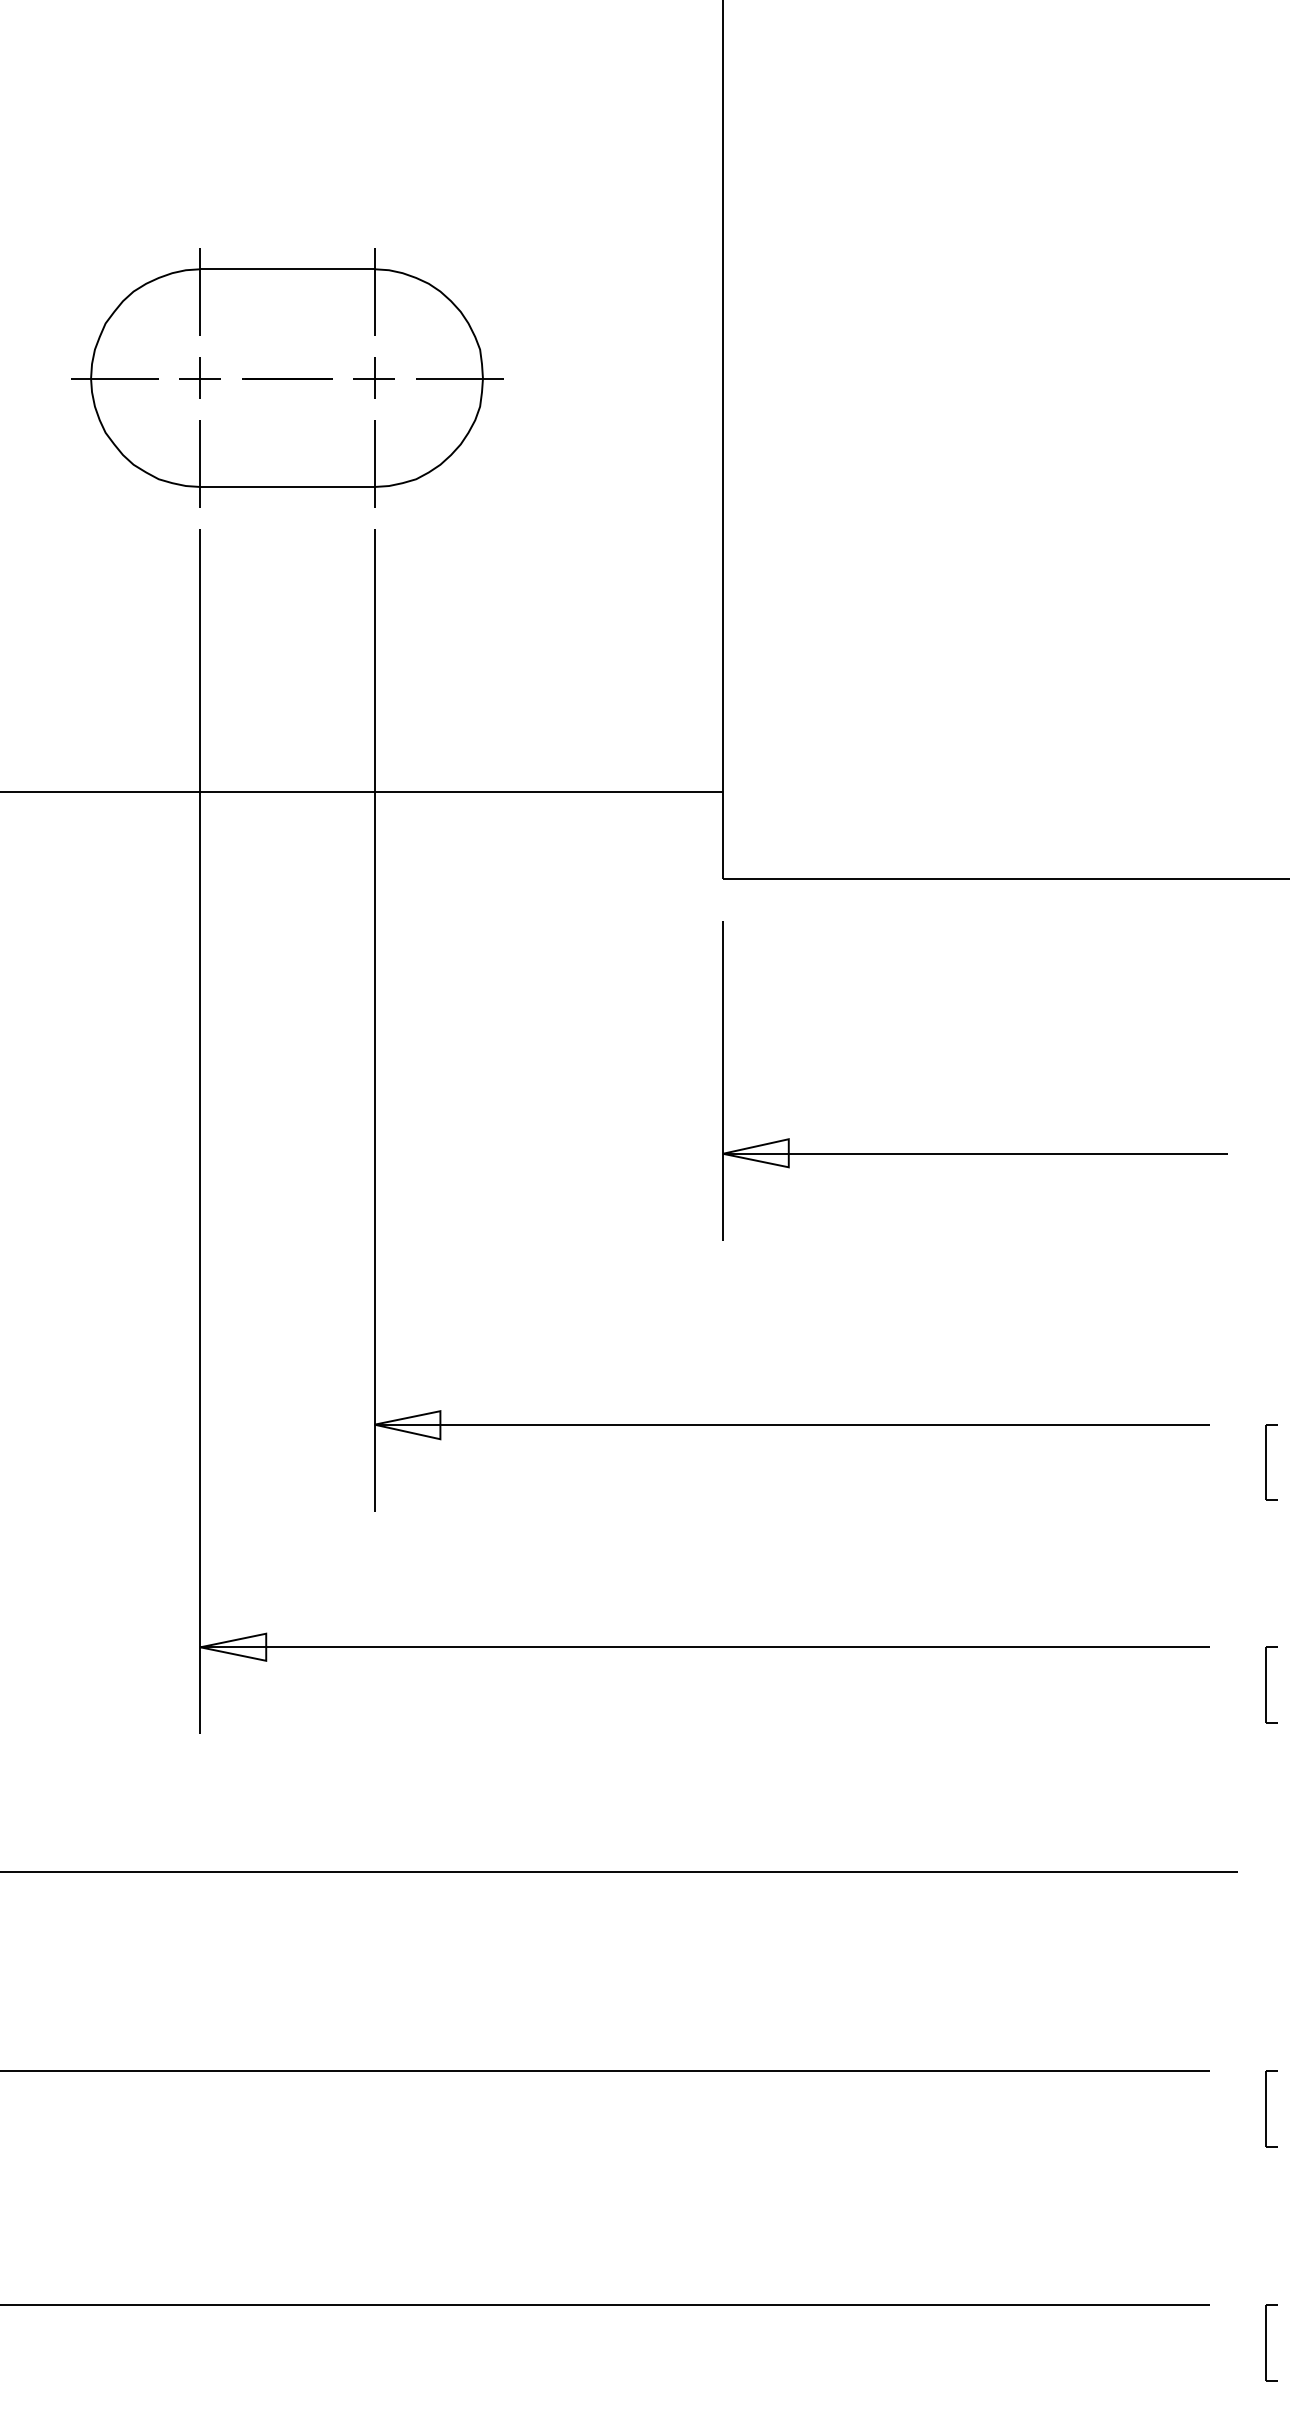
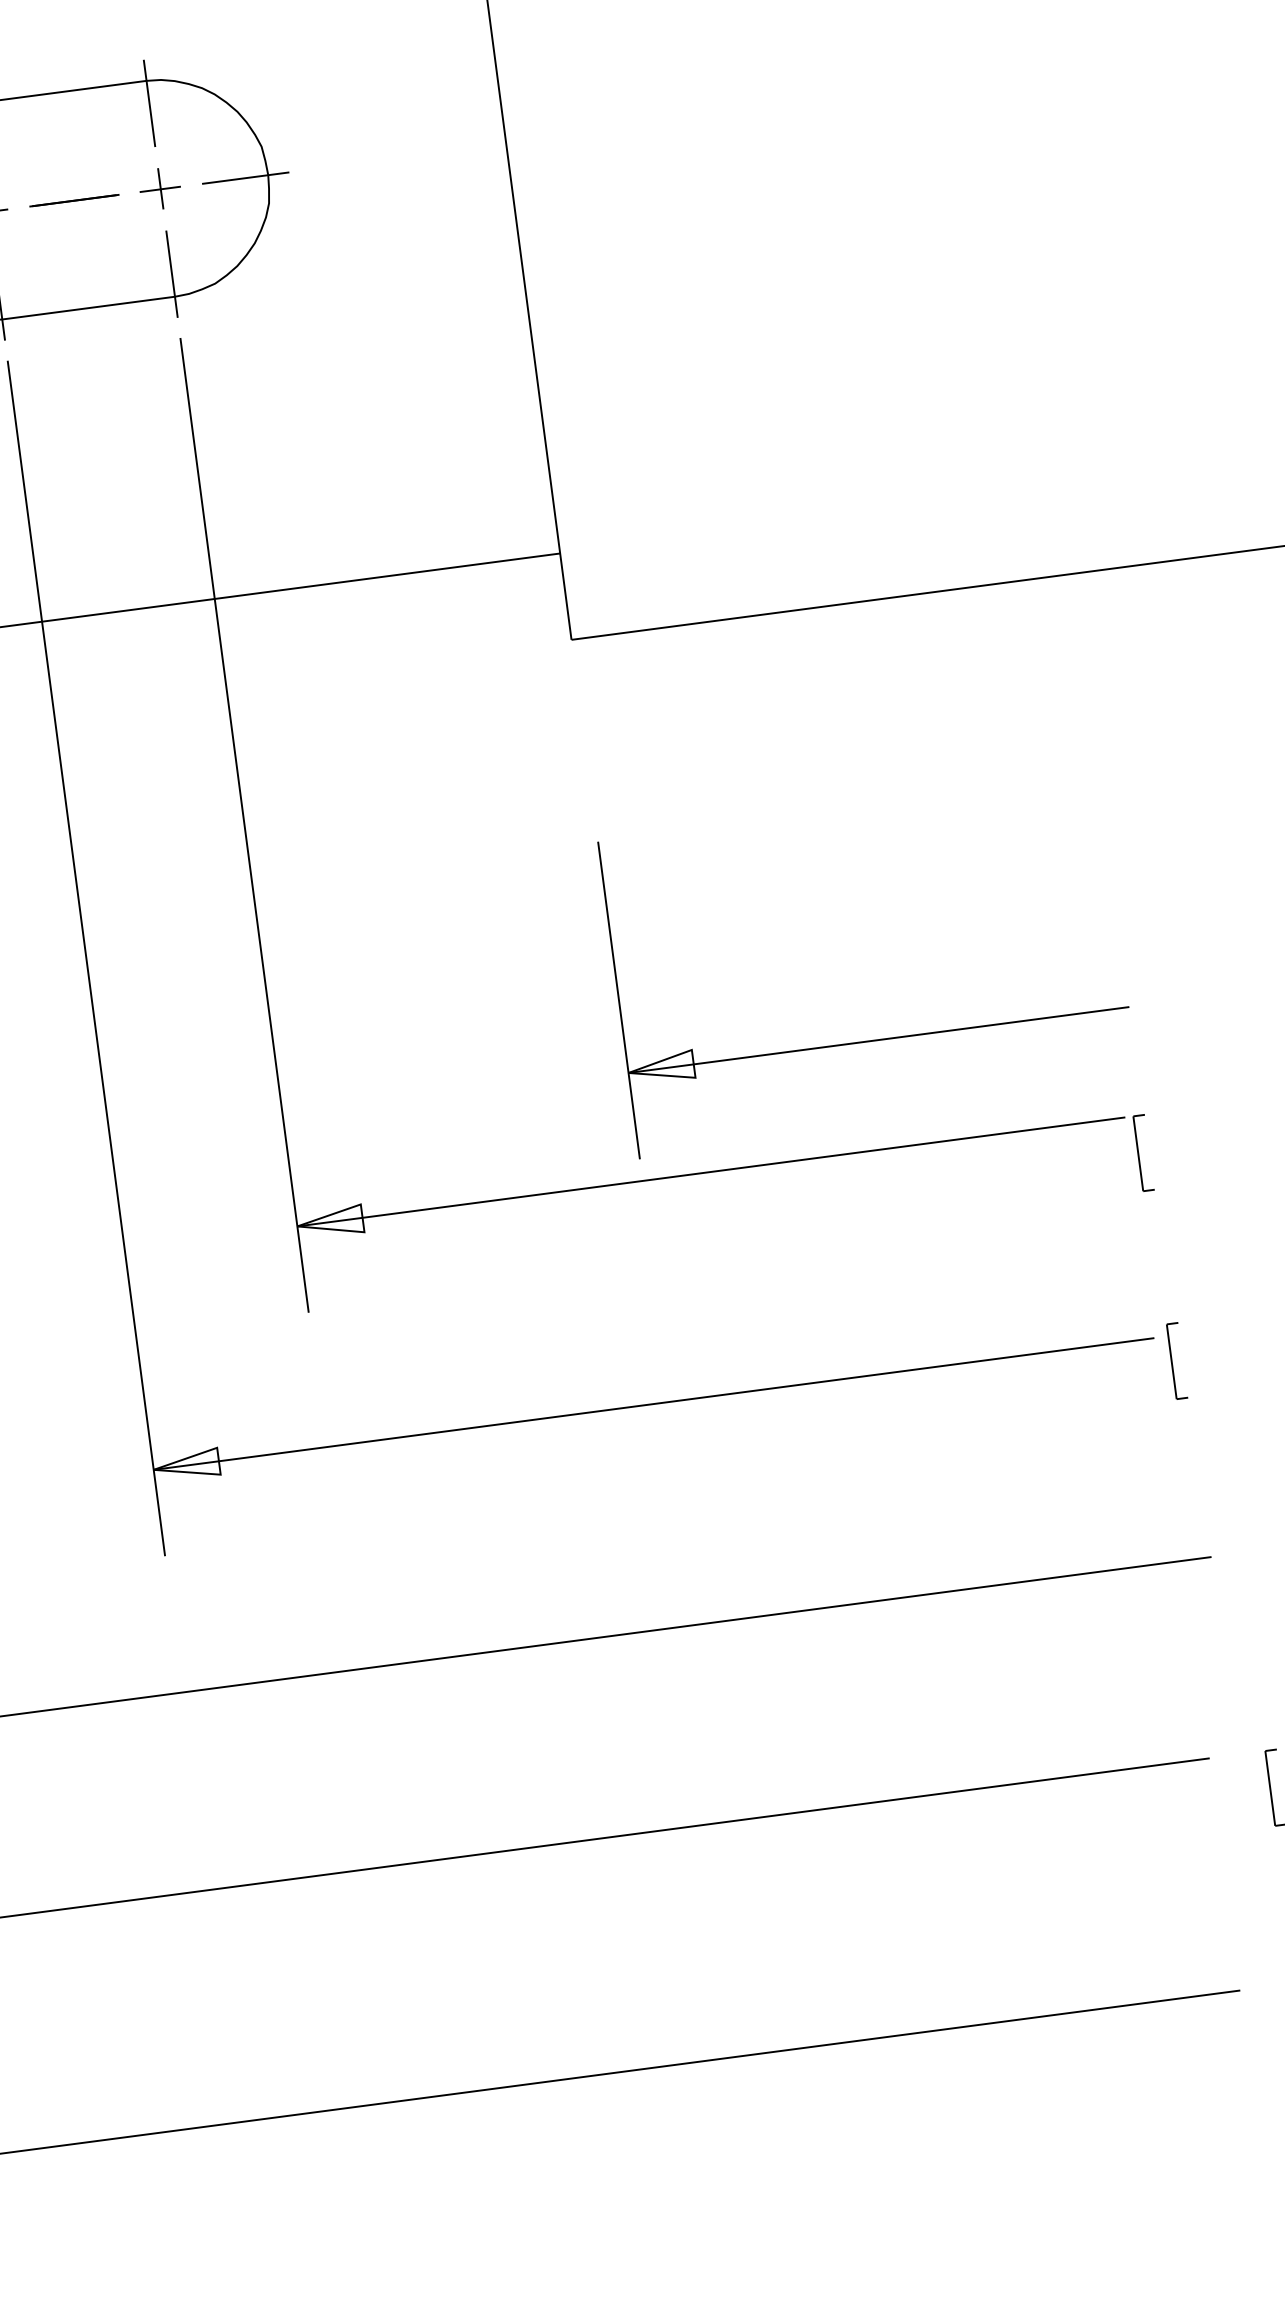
part: (974, 1153) -> (877, 1039), moved
part: (1271, 1462) -> (1143, 1153), moved
part: (1271, 1684) -> (1177, 1360), moved

